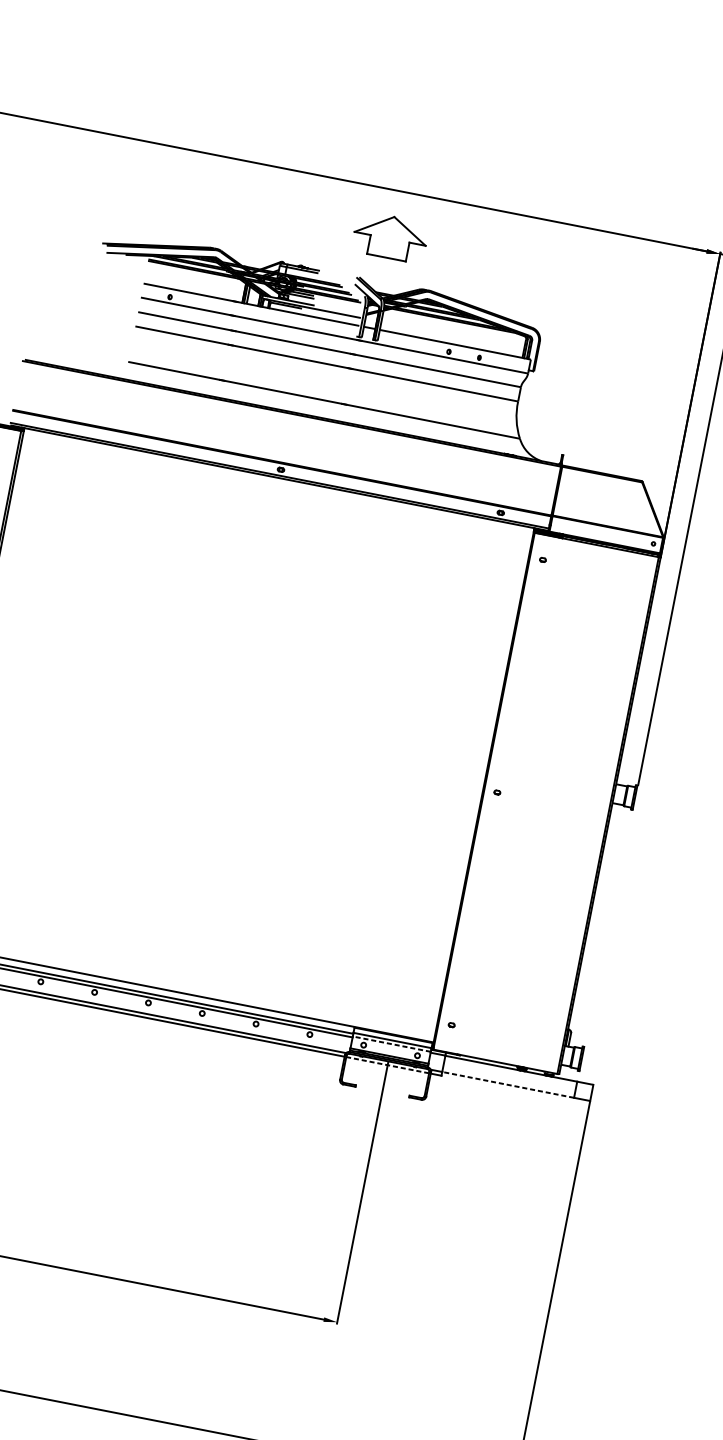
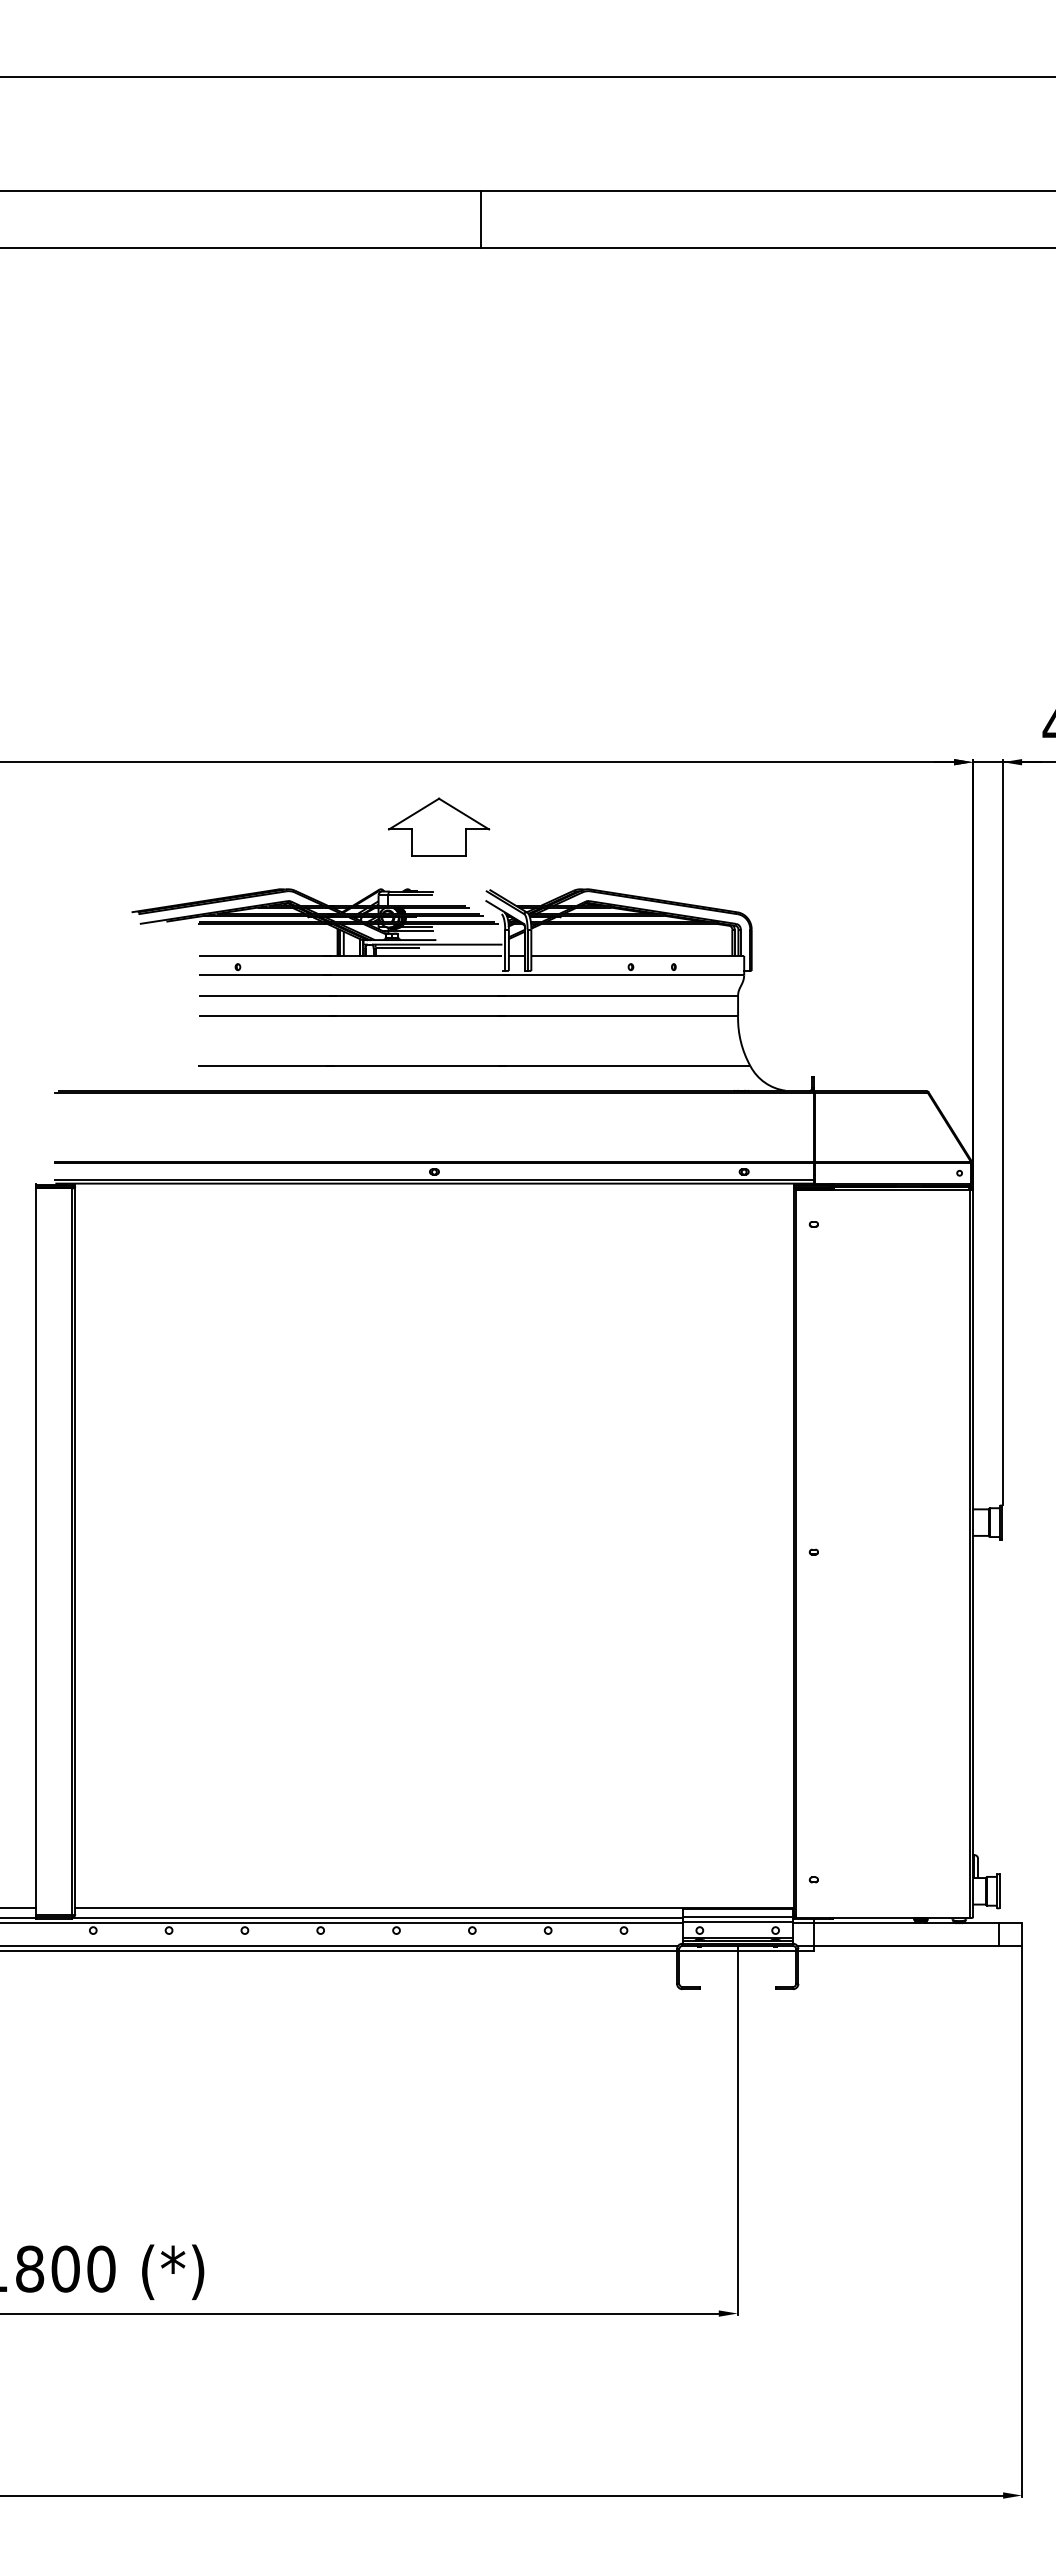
part: (390, 236) -> (439, 826), moved
line: (391, 1043) -> (737, 1921), dashed -> solid
line: (387, 1065) -> (737, 1951), dashed -> solid
line: (508, 1085) -> (906, 1946), dashed -> solid

